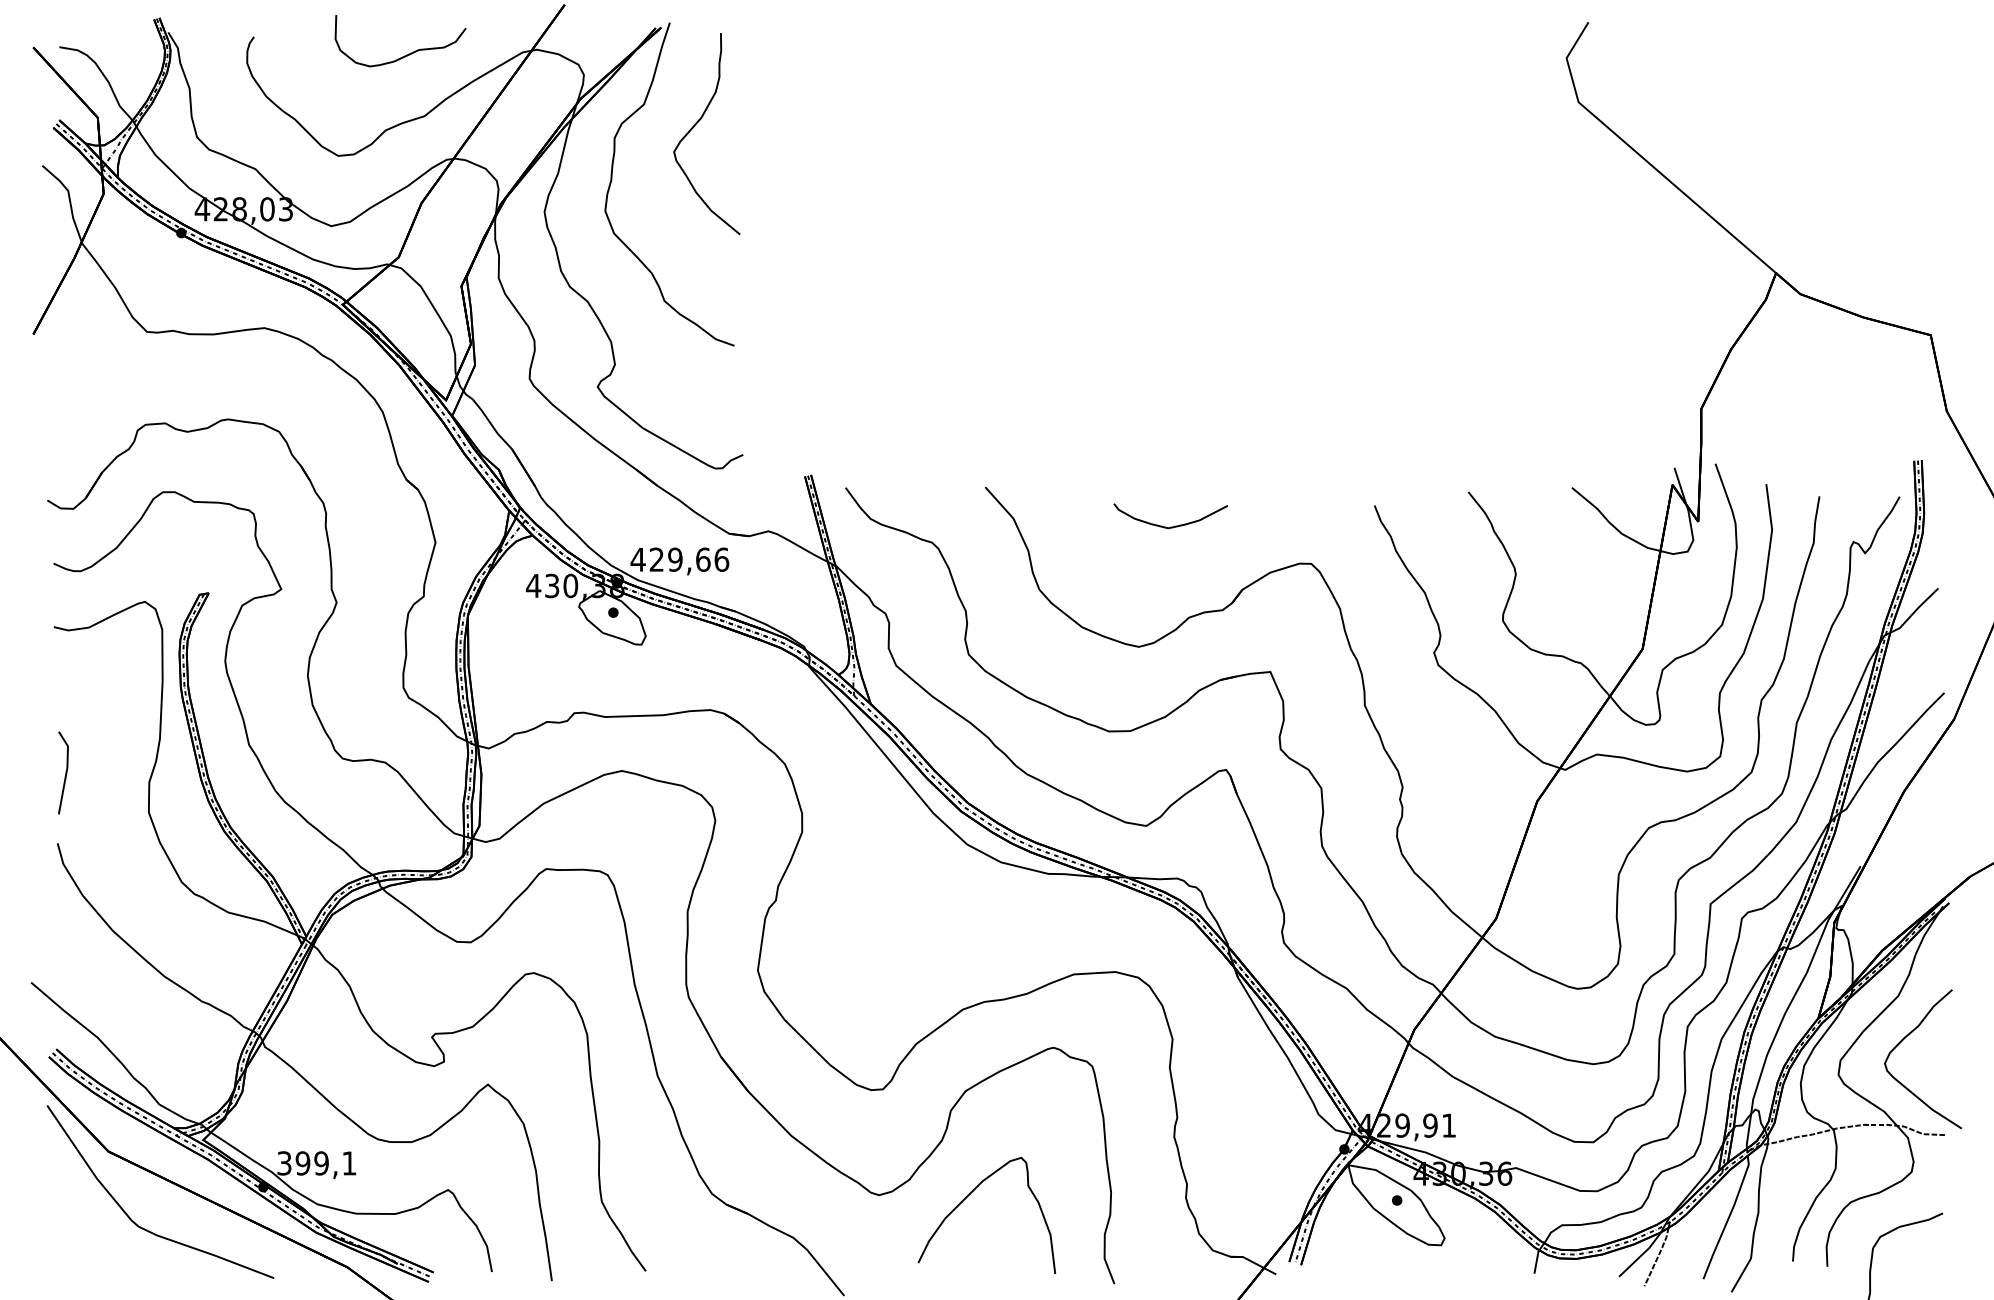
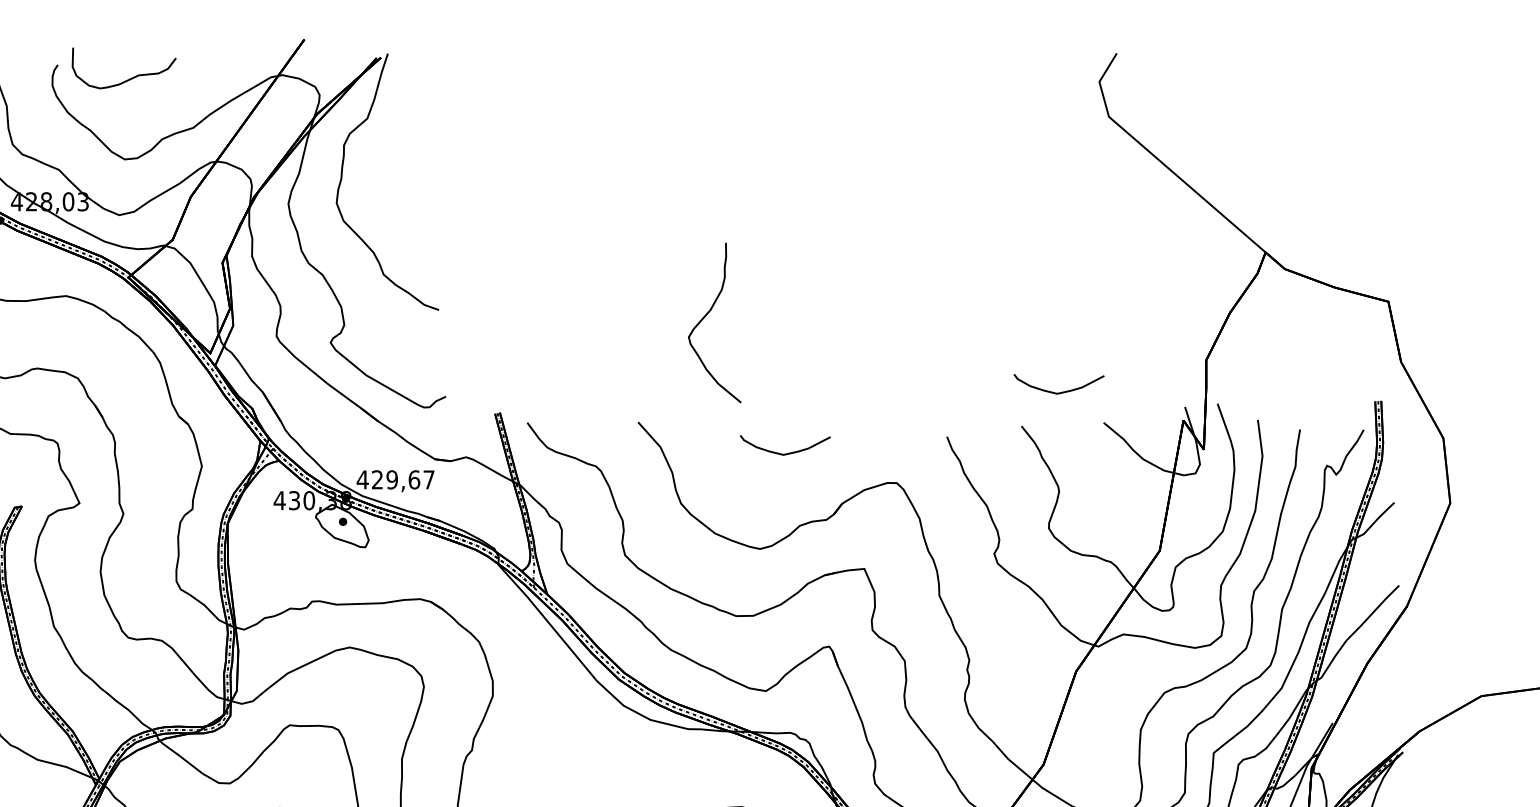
curve: (406, 54) -> (128, 78), moved
curve: (694, 127) -> (704, 317), moved
curve: (1515, 449) -> (1058, 392), added
text: (721, 559) -> (428, 479), 429,66 -> 429,67

